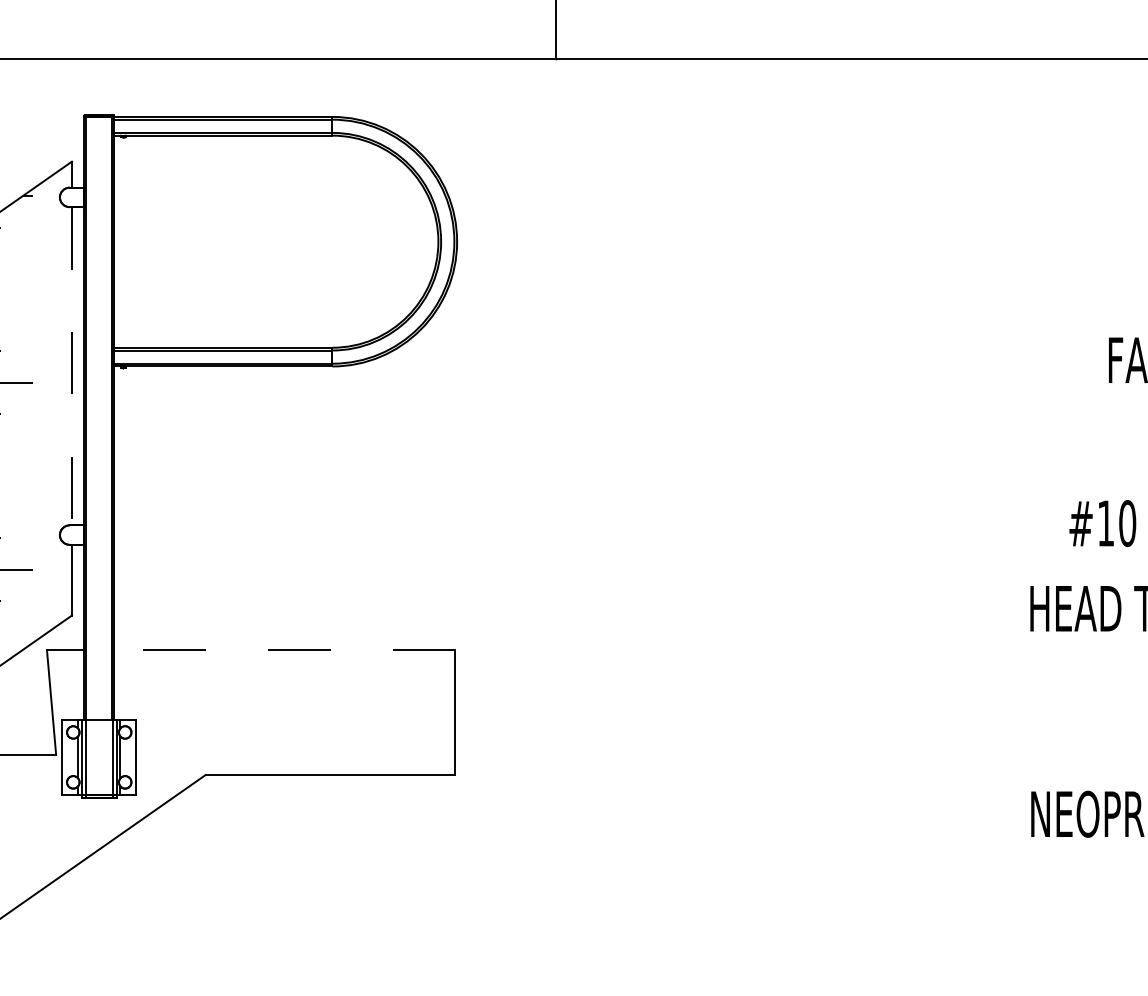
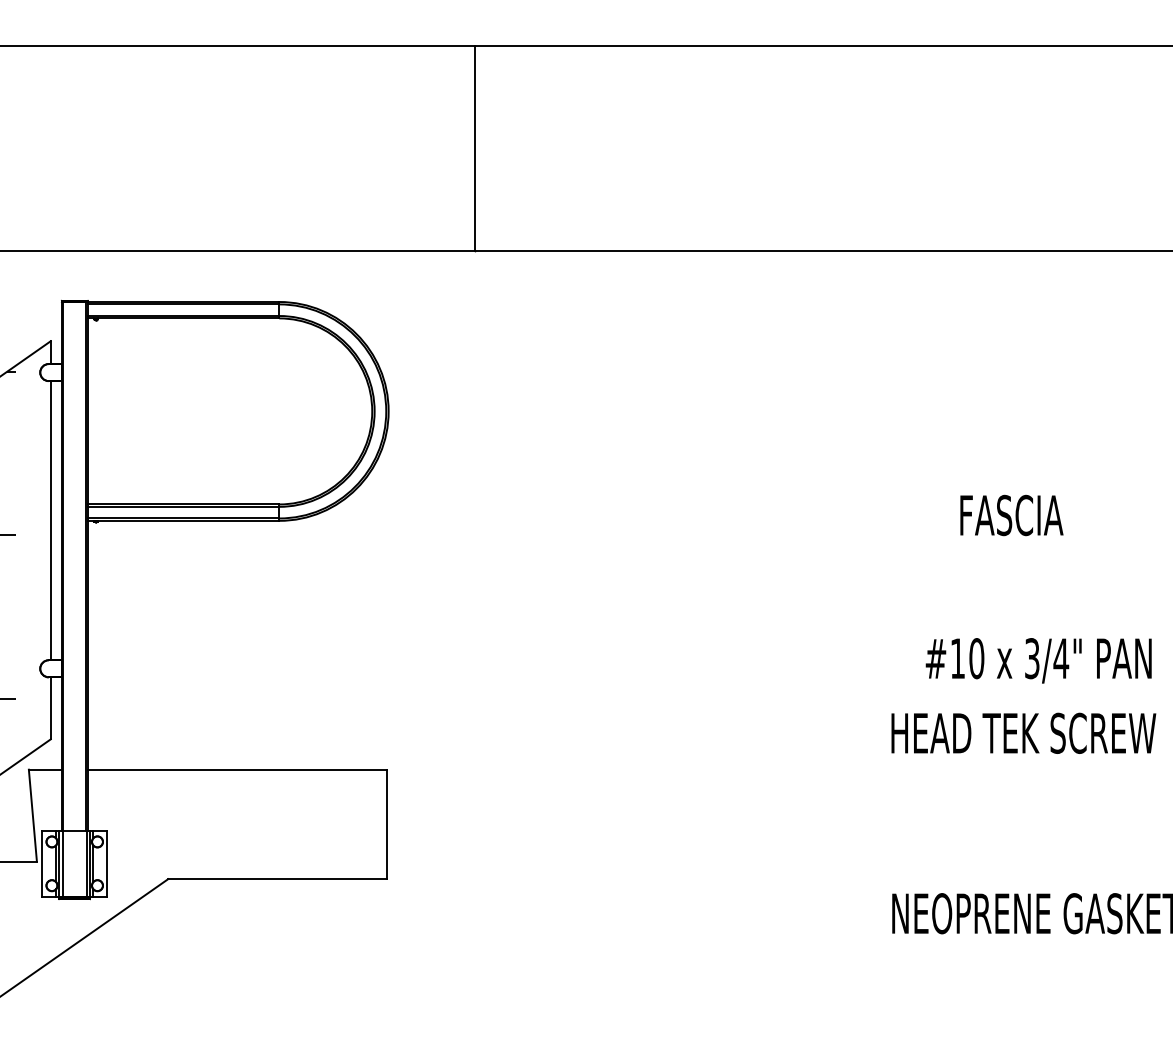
line: (71, 367) -> (50, 521), dashed -> solid
line: (284, 649) -> (237, 769), dashed -> solid

